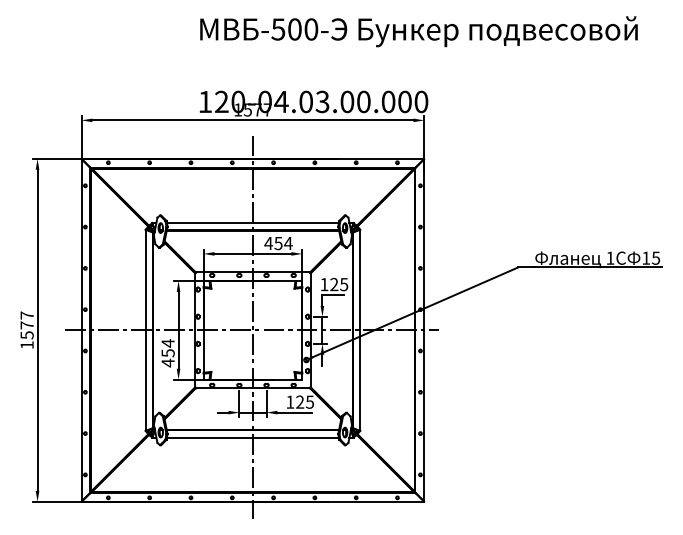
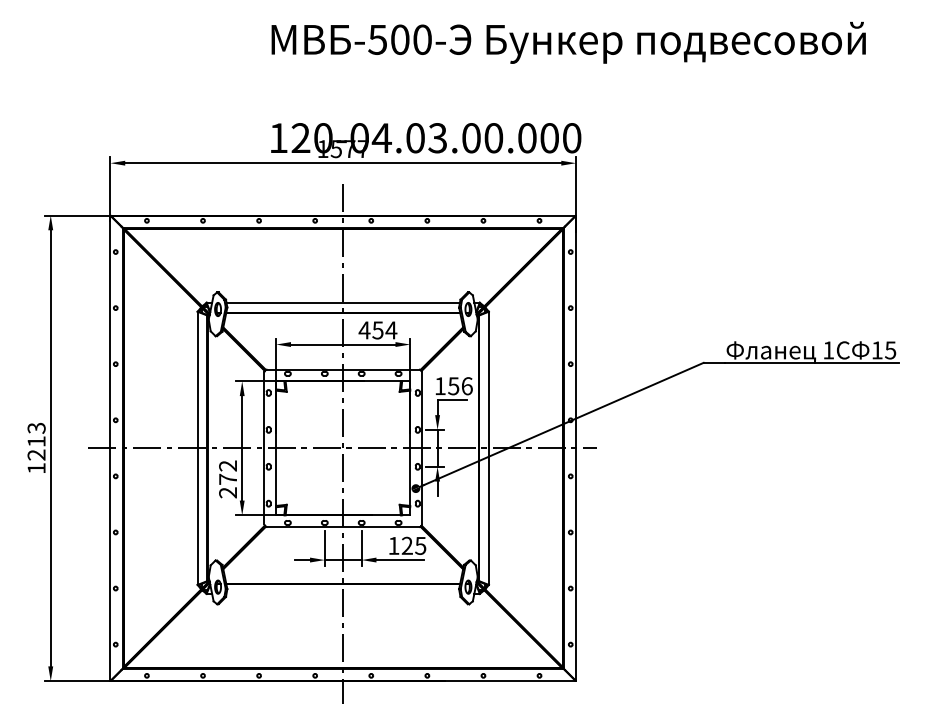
text: (339, 284) -> (460, 386), 125 -> 156
text: (27, 325) -> (36, 441), 1577 -> 1213
text: (168, 353) -> (228, 479), 454 -> 272
line: (252, 437) -> (342, 593), removed

